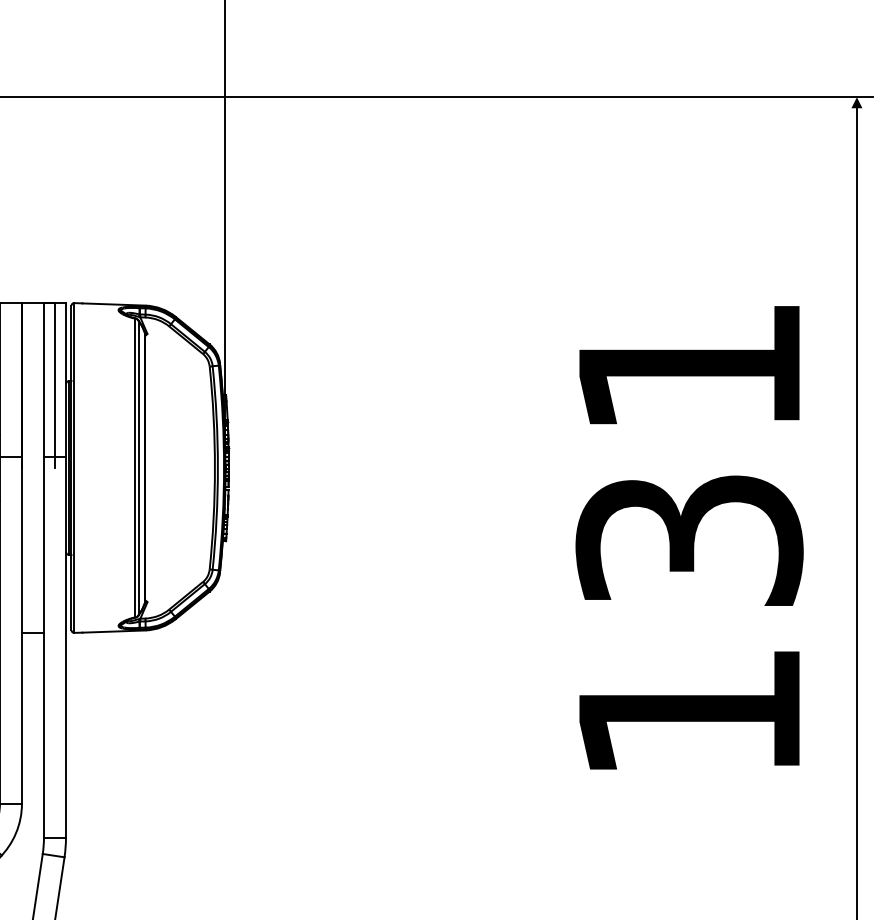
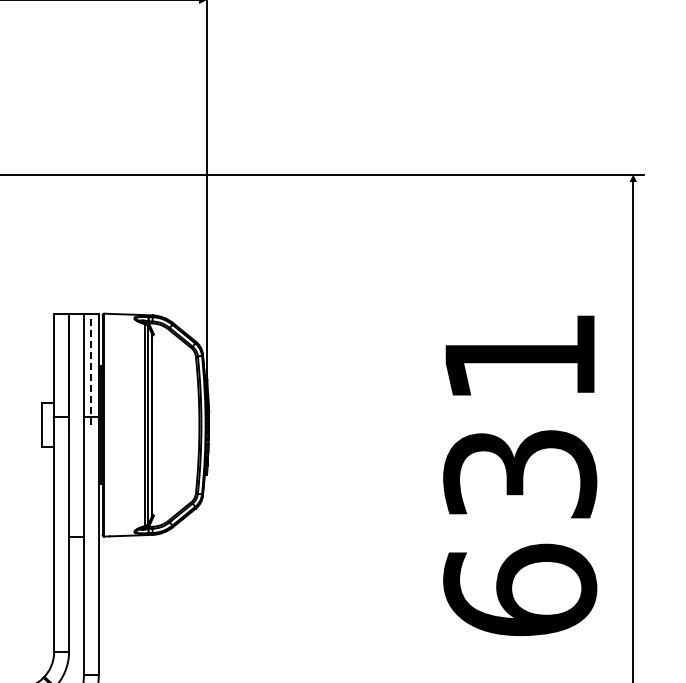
line: (55, 385) -> (91, 369), solid -> dashed
text: (690, 711) -> (520, 589), 131 -> 631

